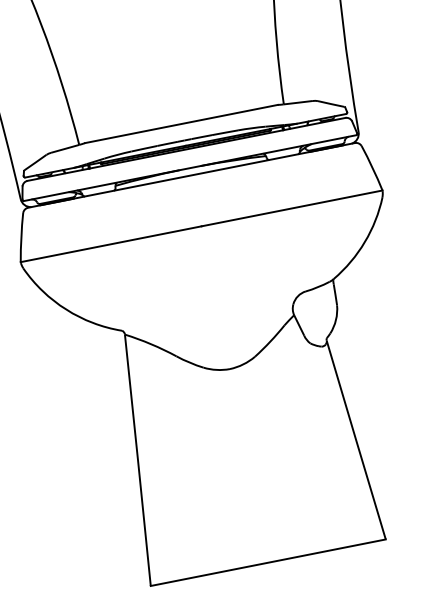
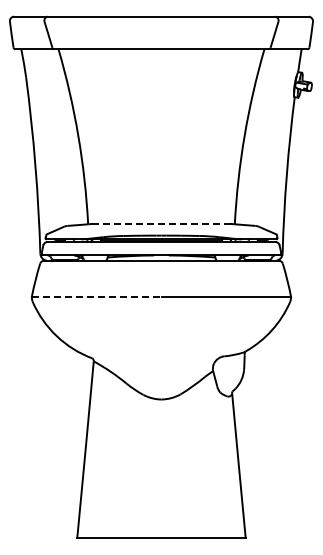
line: (182, 123) -> (162, 223), solid -> dashed
line: (111, 244) -> (96, 297), solid -> dashed

